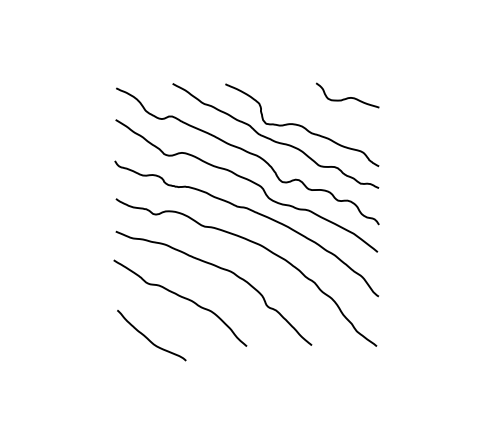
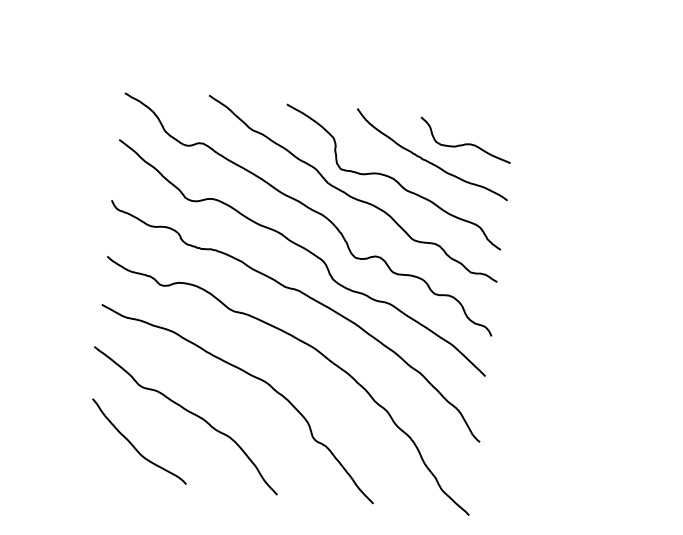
curve: (324, 111) -> (428, 160), added
curve: (148, 338) -> (134, 445), moved

